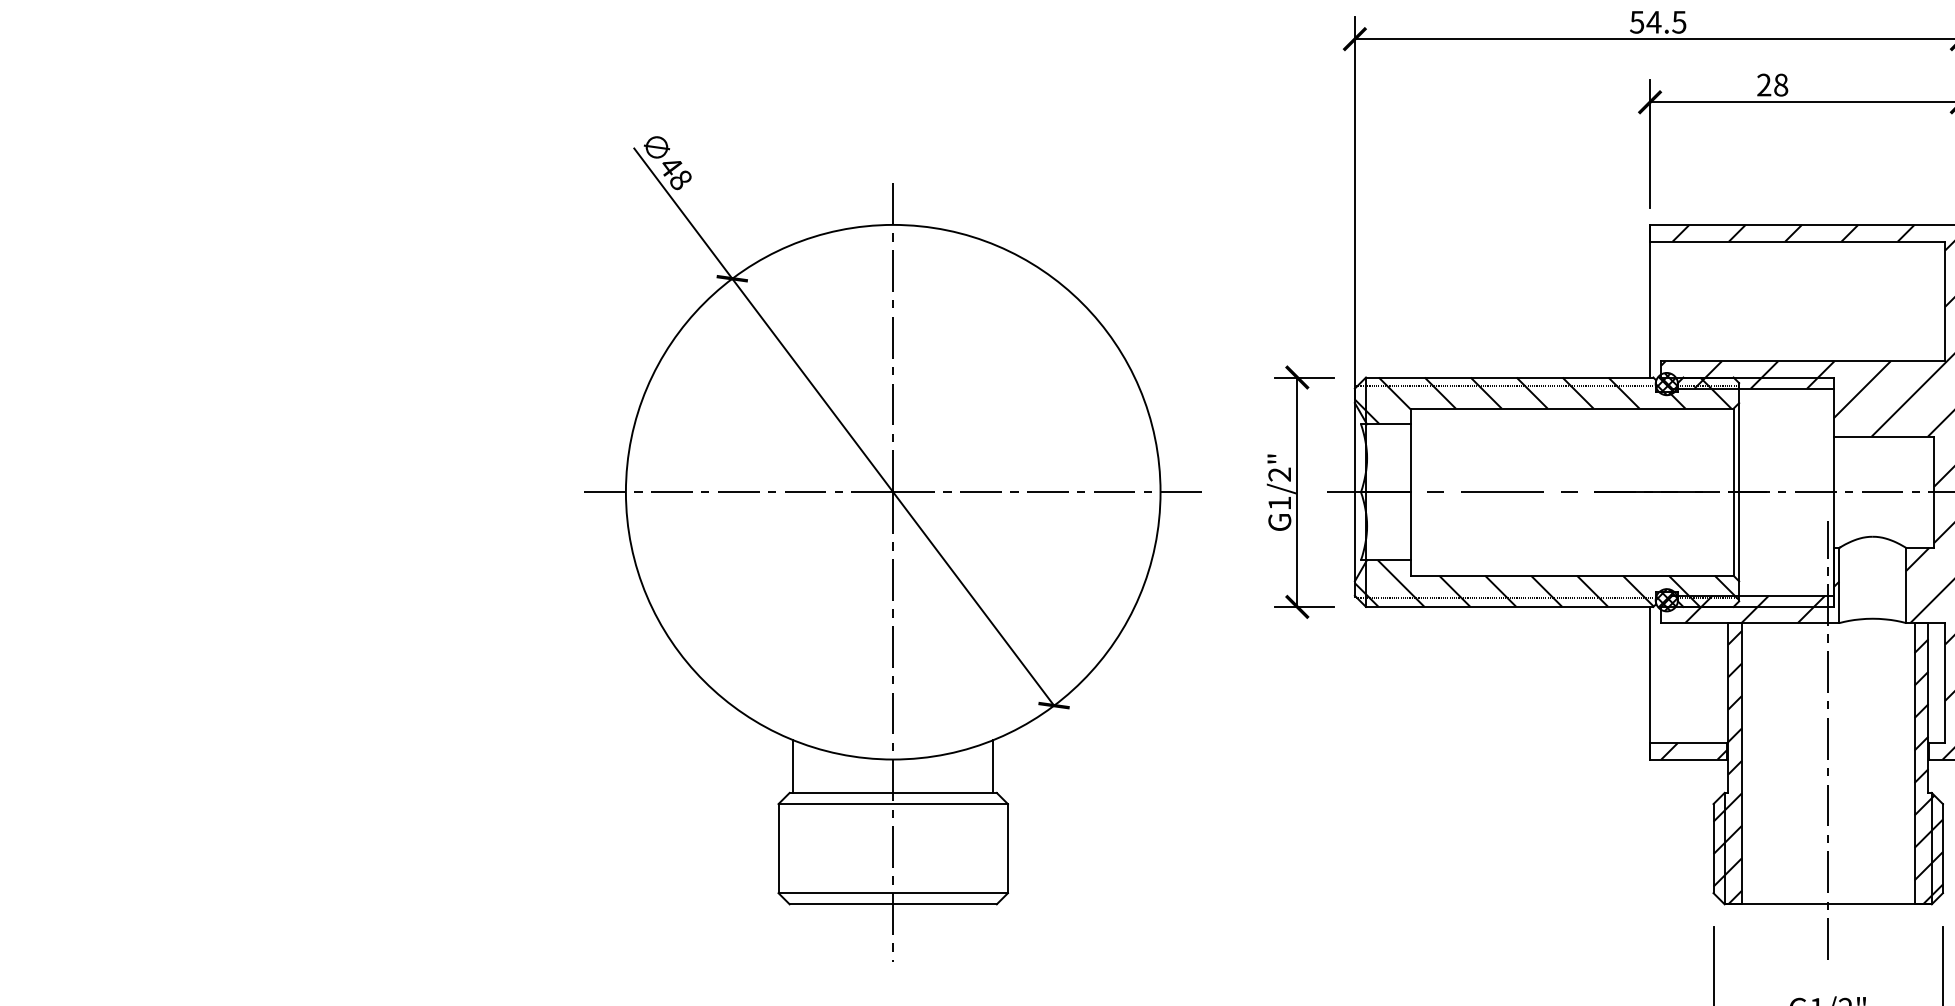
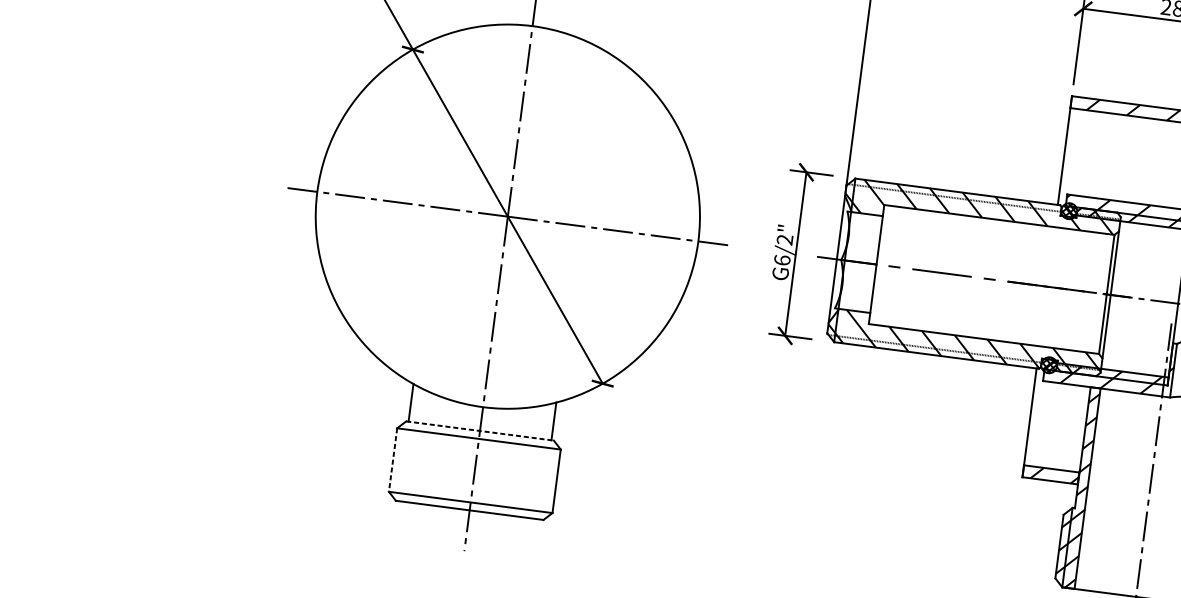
text: (1279, 502) -> (782, 259), G1/2" -> G6/2"
line: (893, 792) -> (480, 430), solid -> dashed
line: (778, 848) -> (393, 459), solid -> dashed

